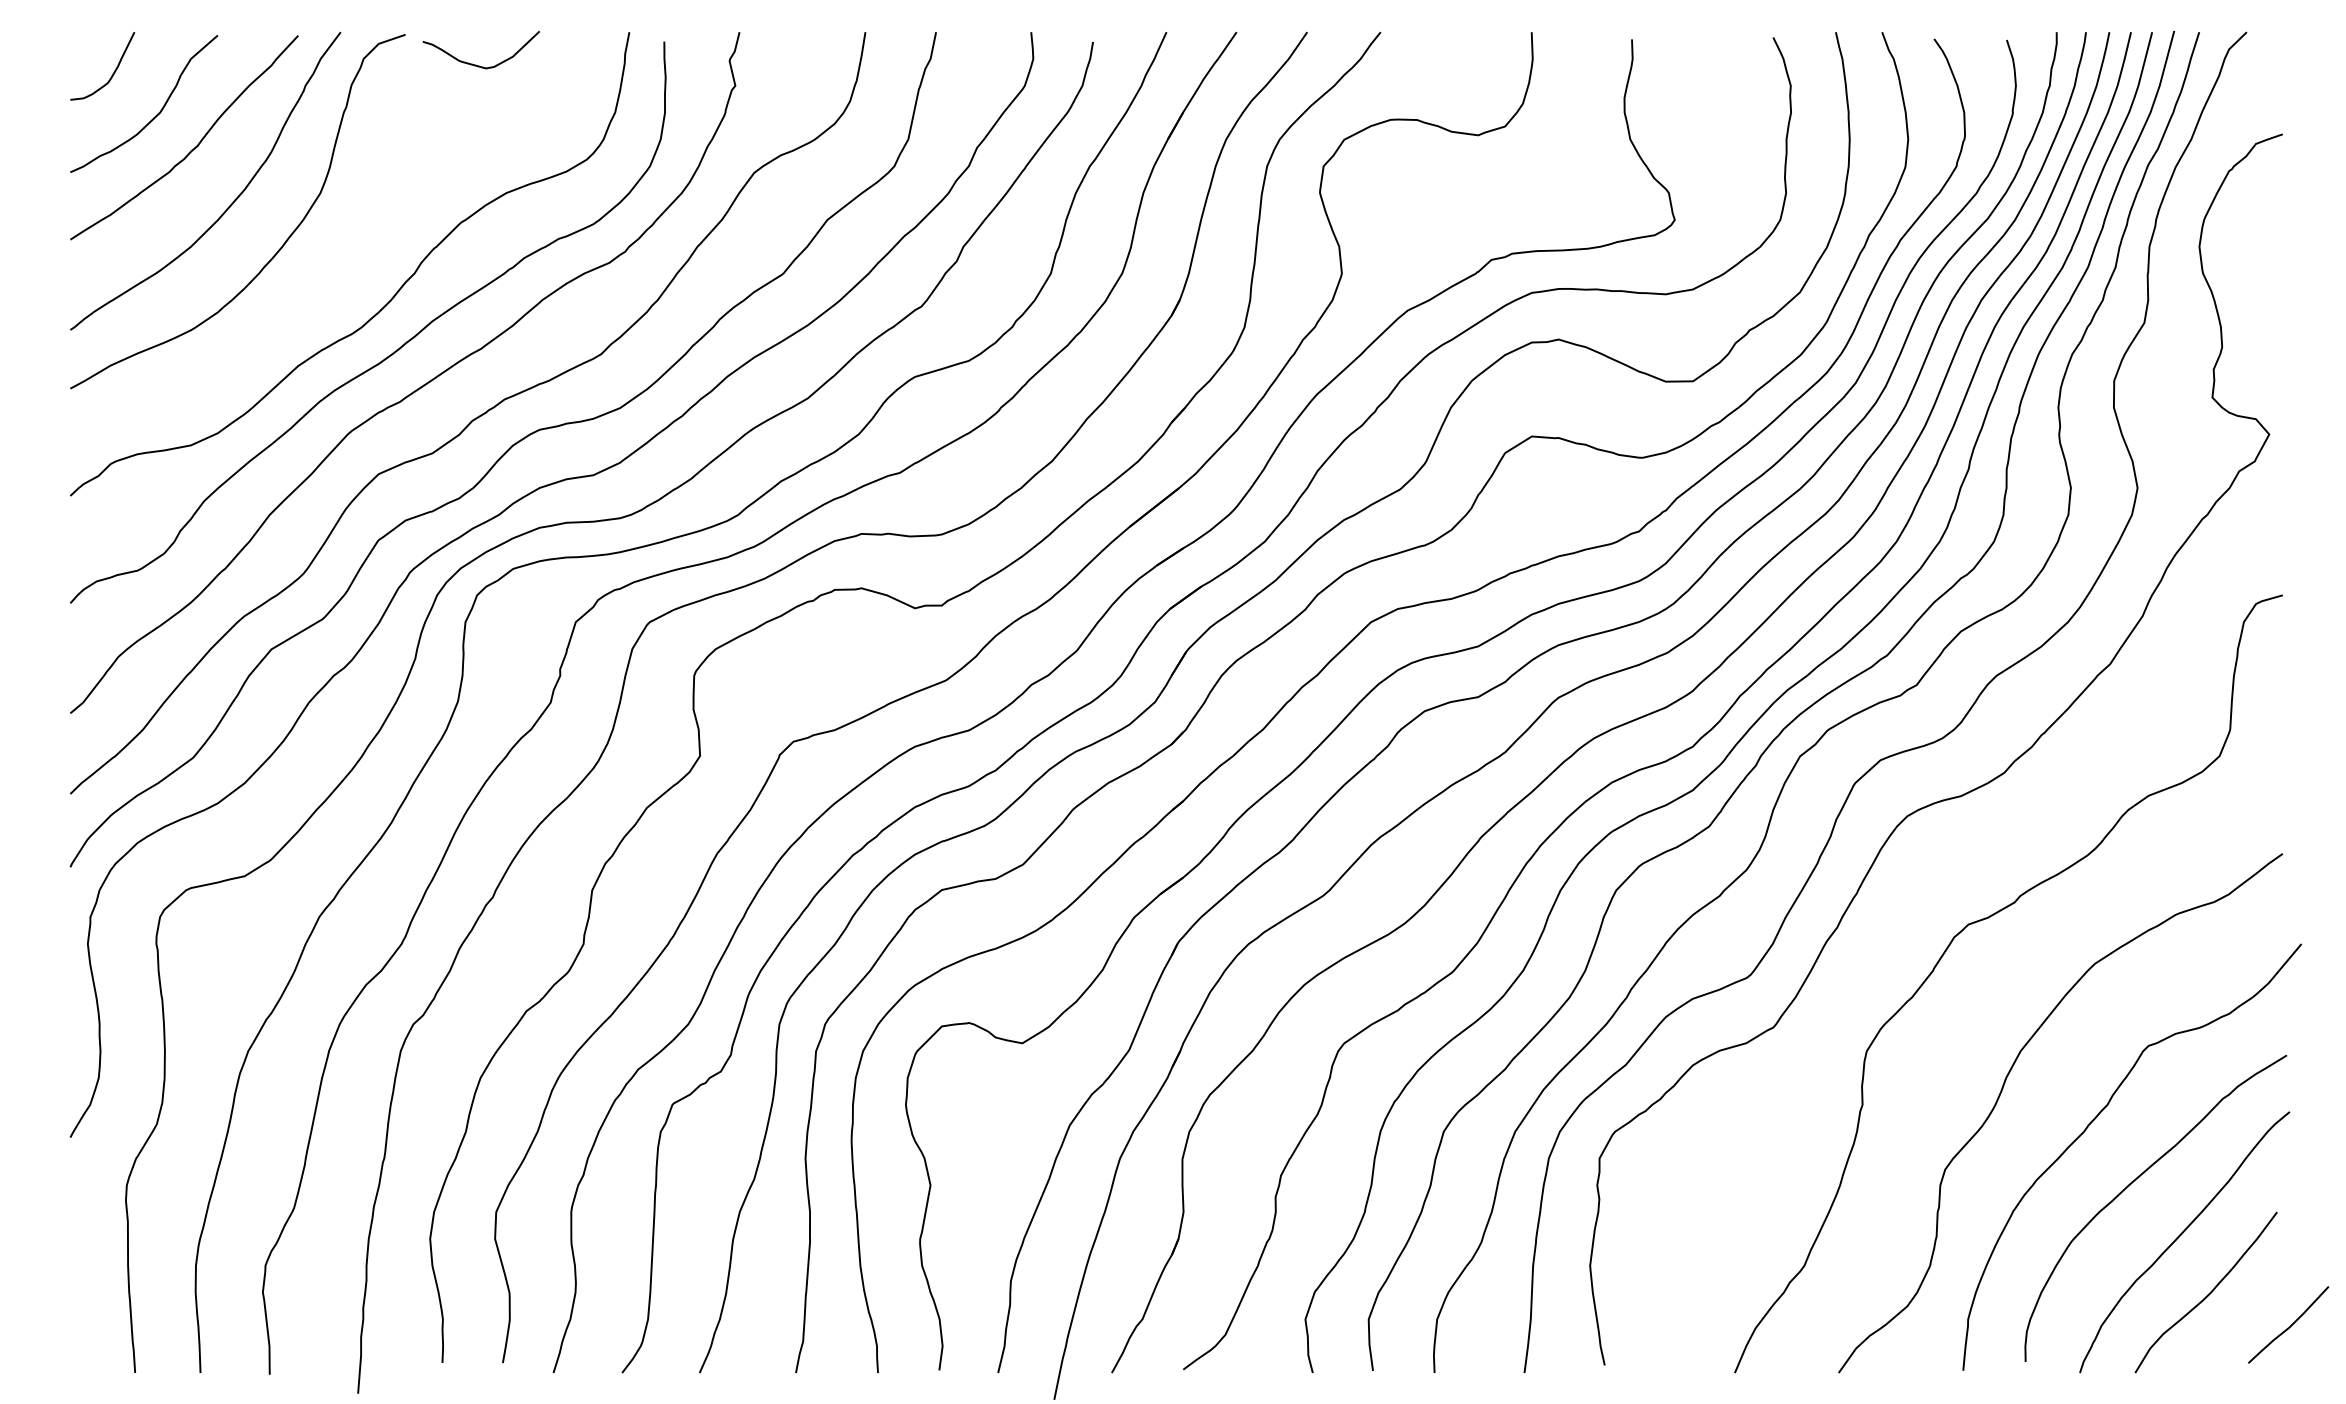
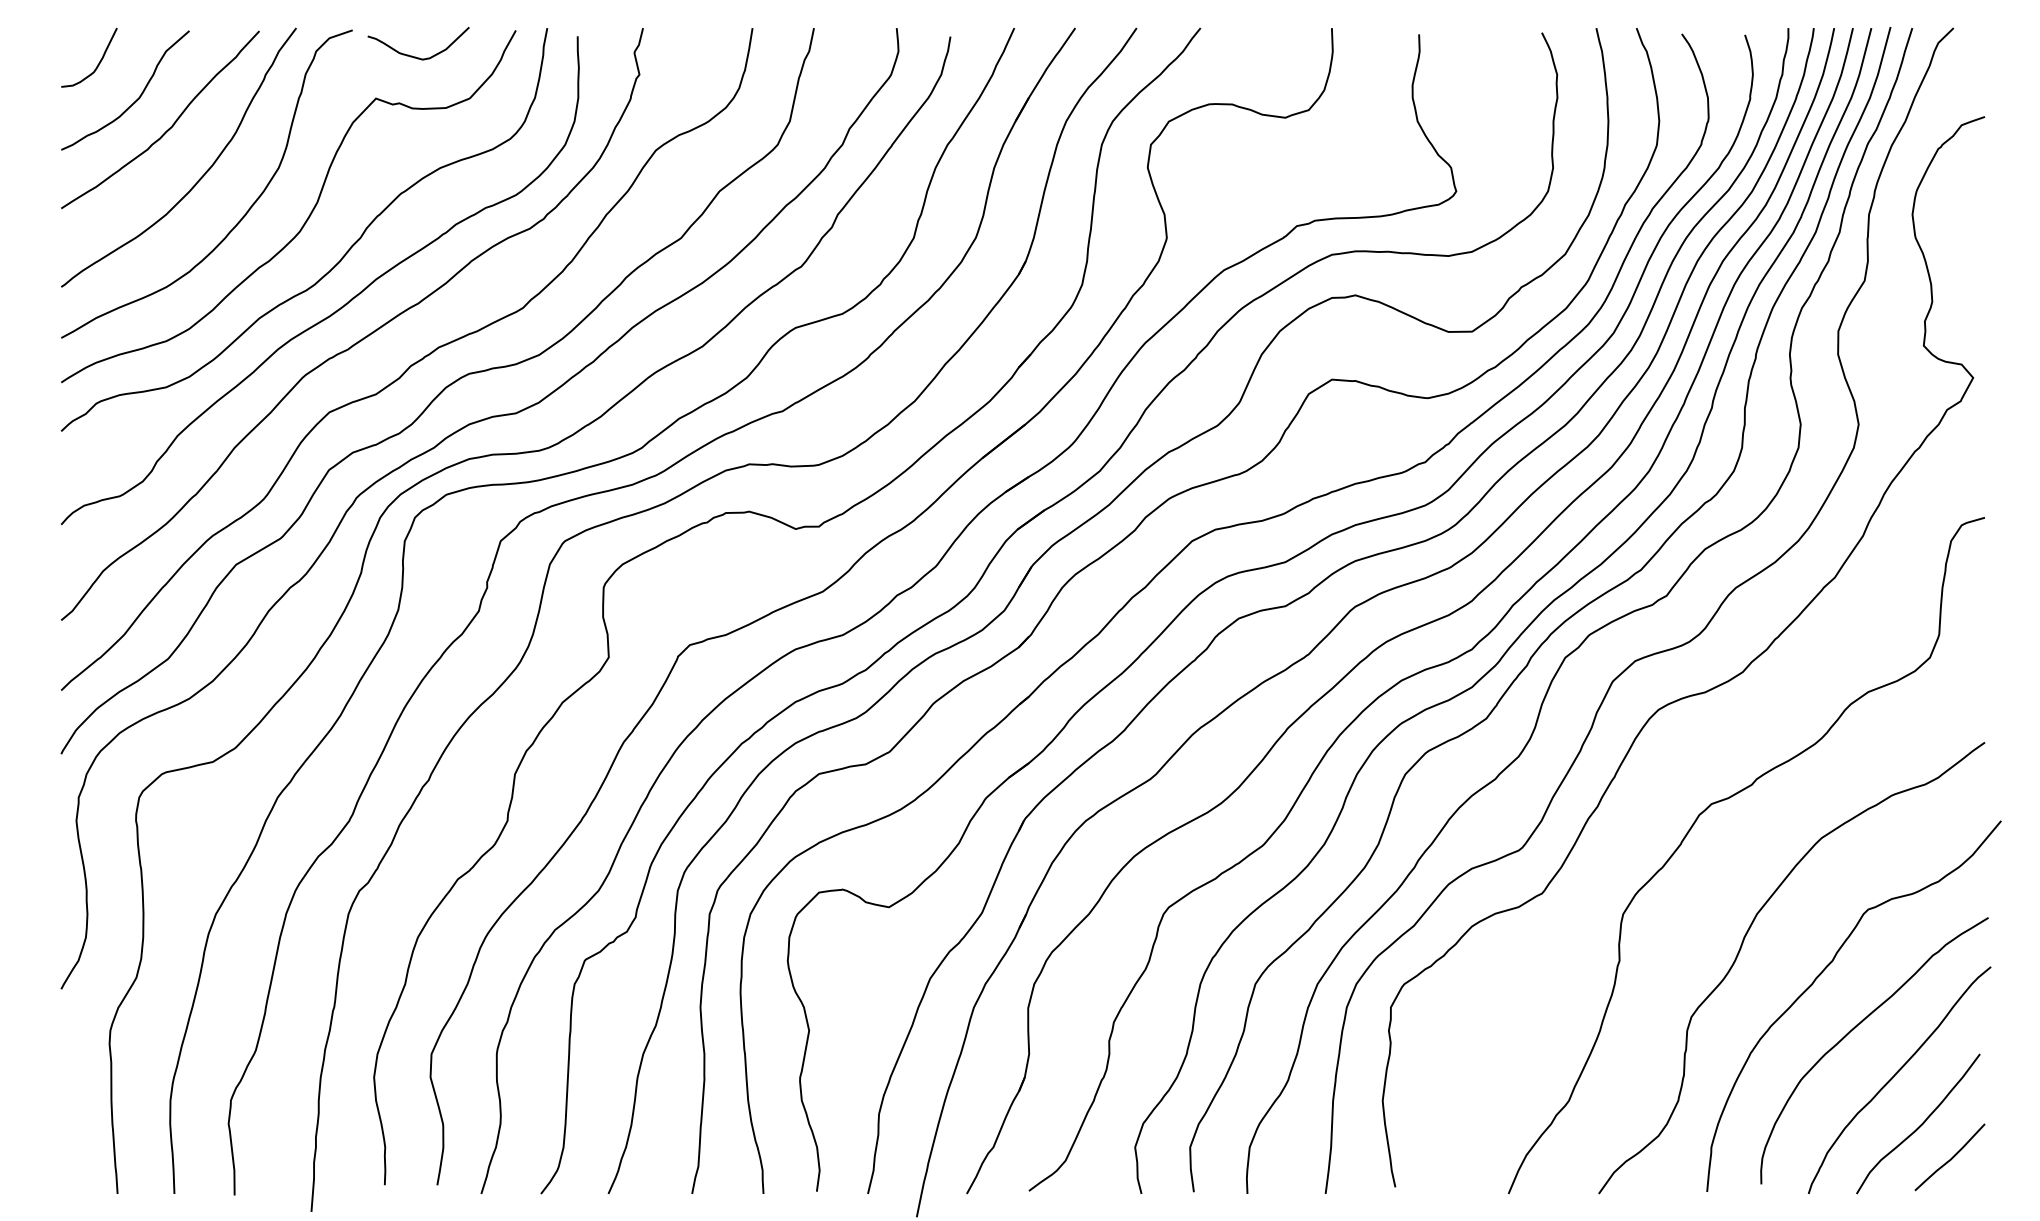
curve: (354, 248) -> (308, 216), added
curve: (2290, 1325) -> (1951, 1157), moved

